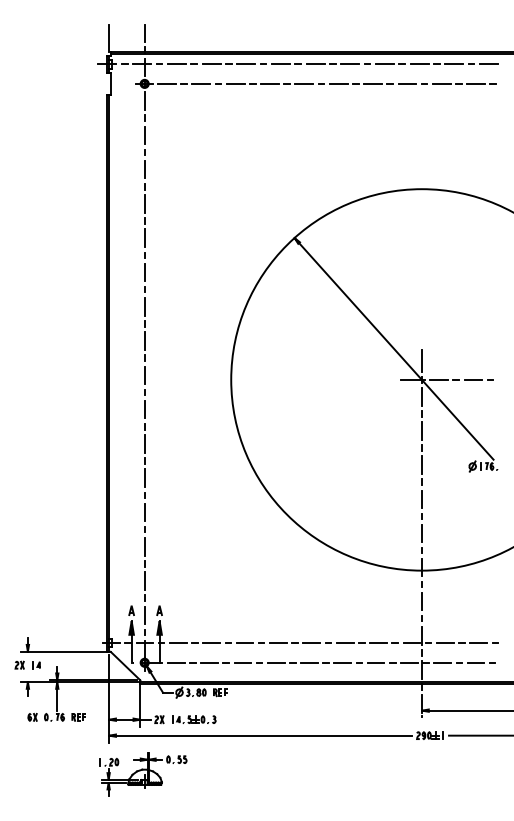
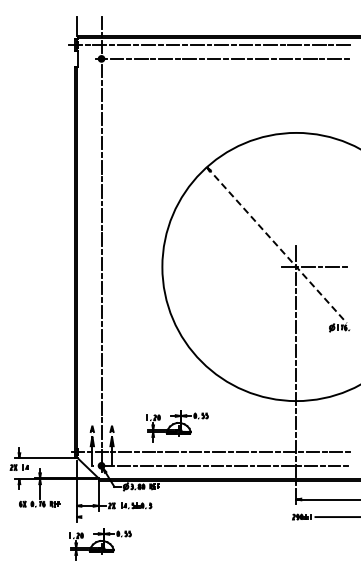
line: (393, 349) -> (276, 245), solid -> dashed
part: (252, 606) -> (177, 426), added
line: (259, 736) -> (182, 517), removed

